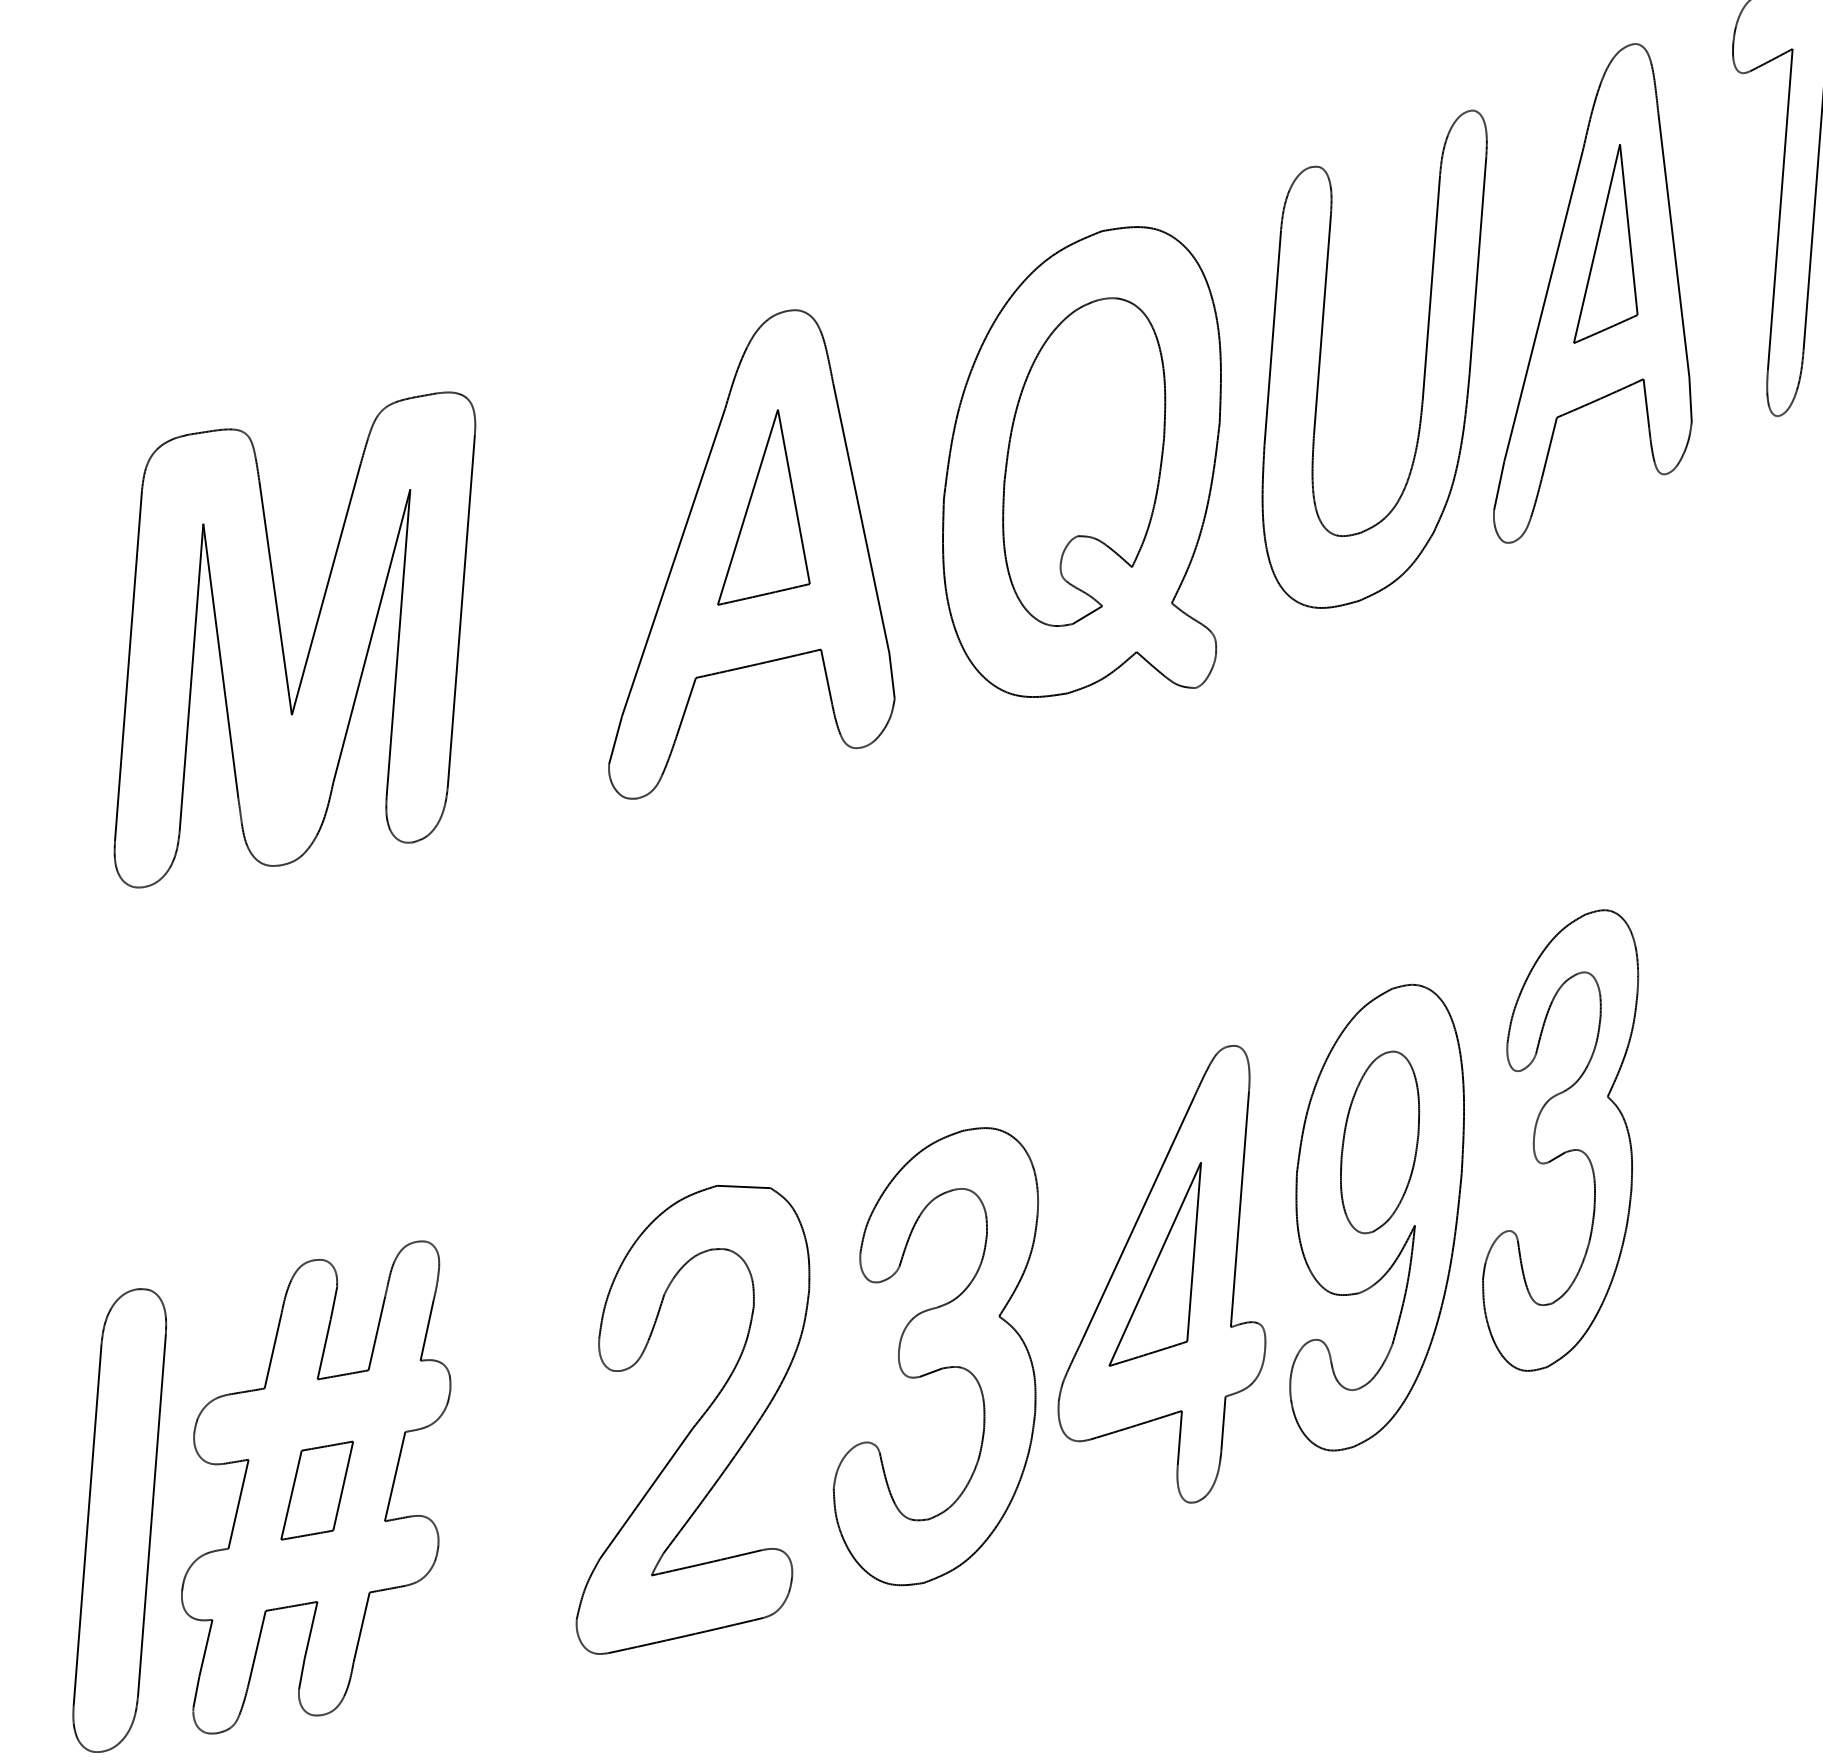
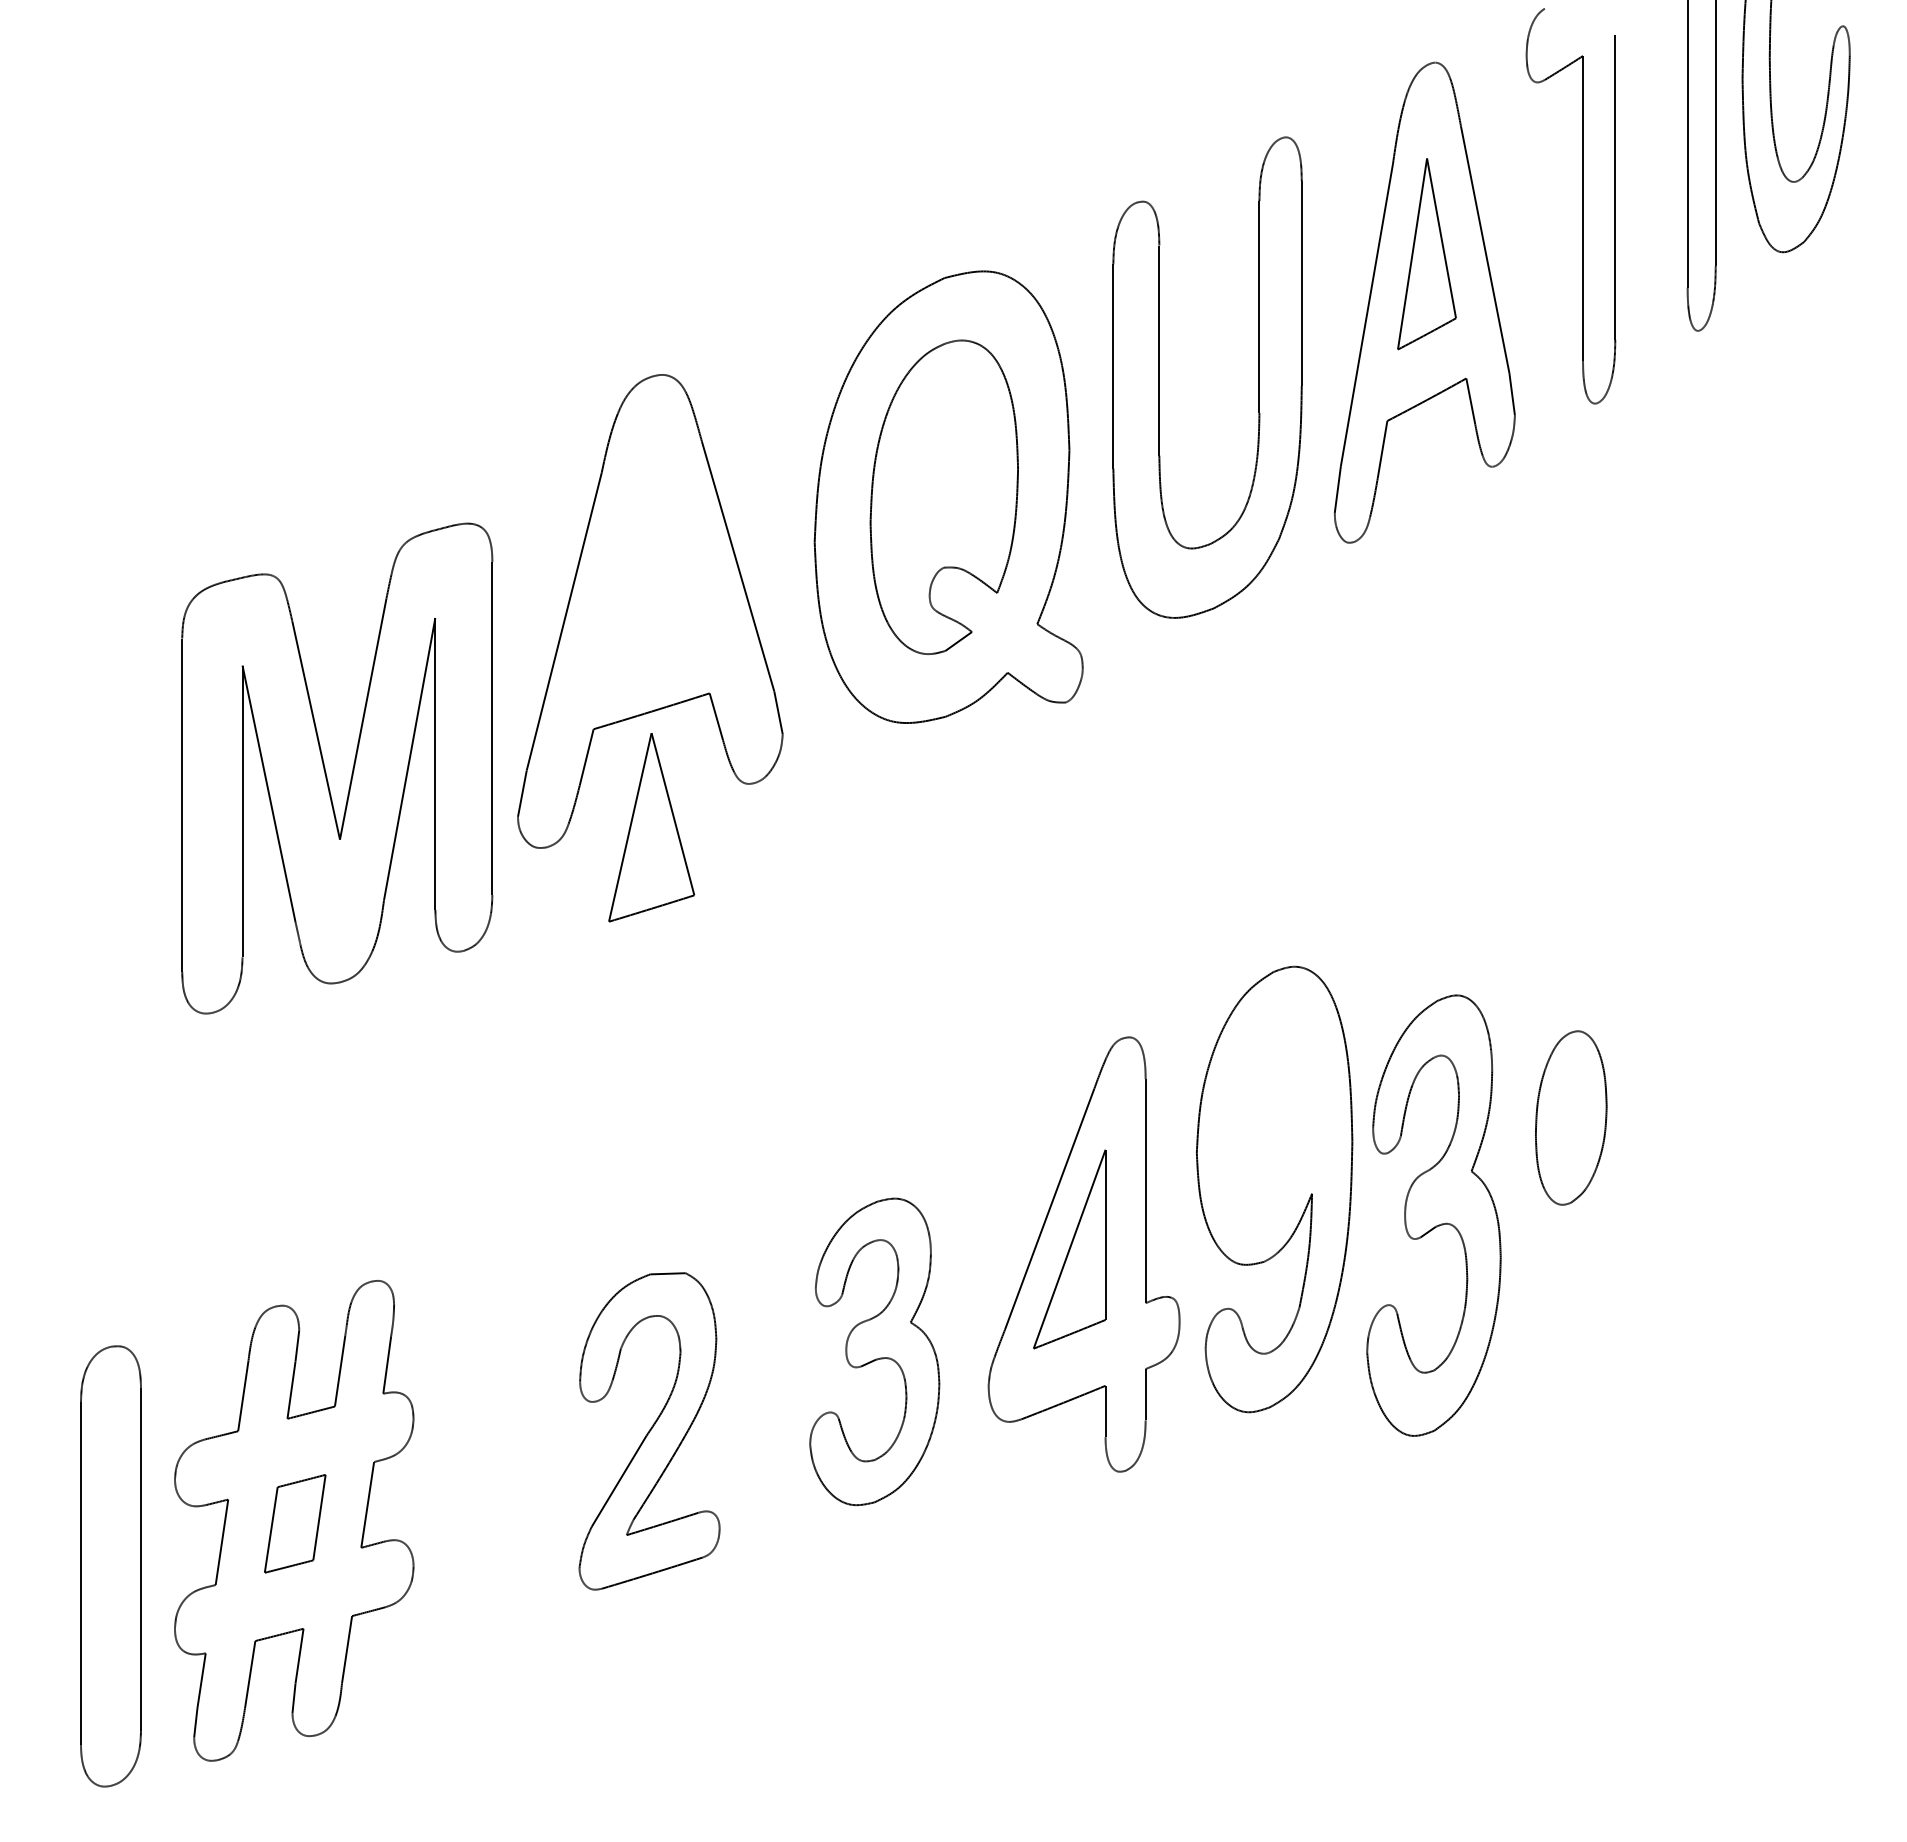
part: (770, 509) -> (651, 827), moved
part: (283, 643) -> (326, 772), moved
part: (1563, 1140) -> (1433, 1215), moved
part: (1380, 1141) -> (1571, 1117), moved
part: (941, 1356) -> (874, 1351), size x0.7
part: (697, 1422) -> (649, 1431), size x0.7

